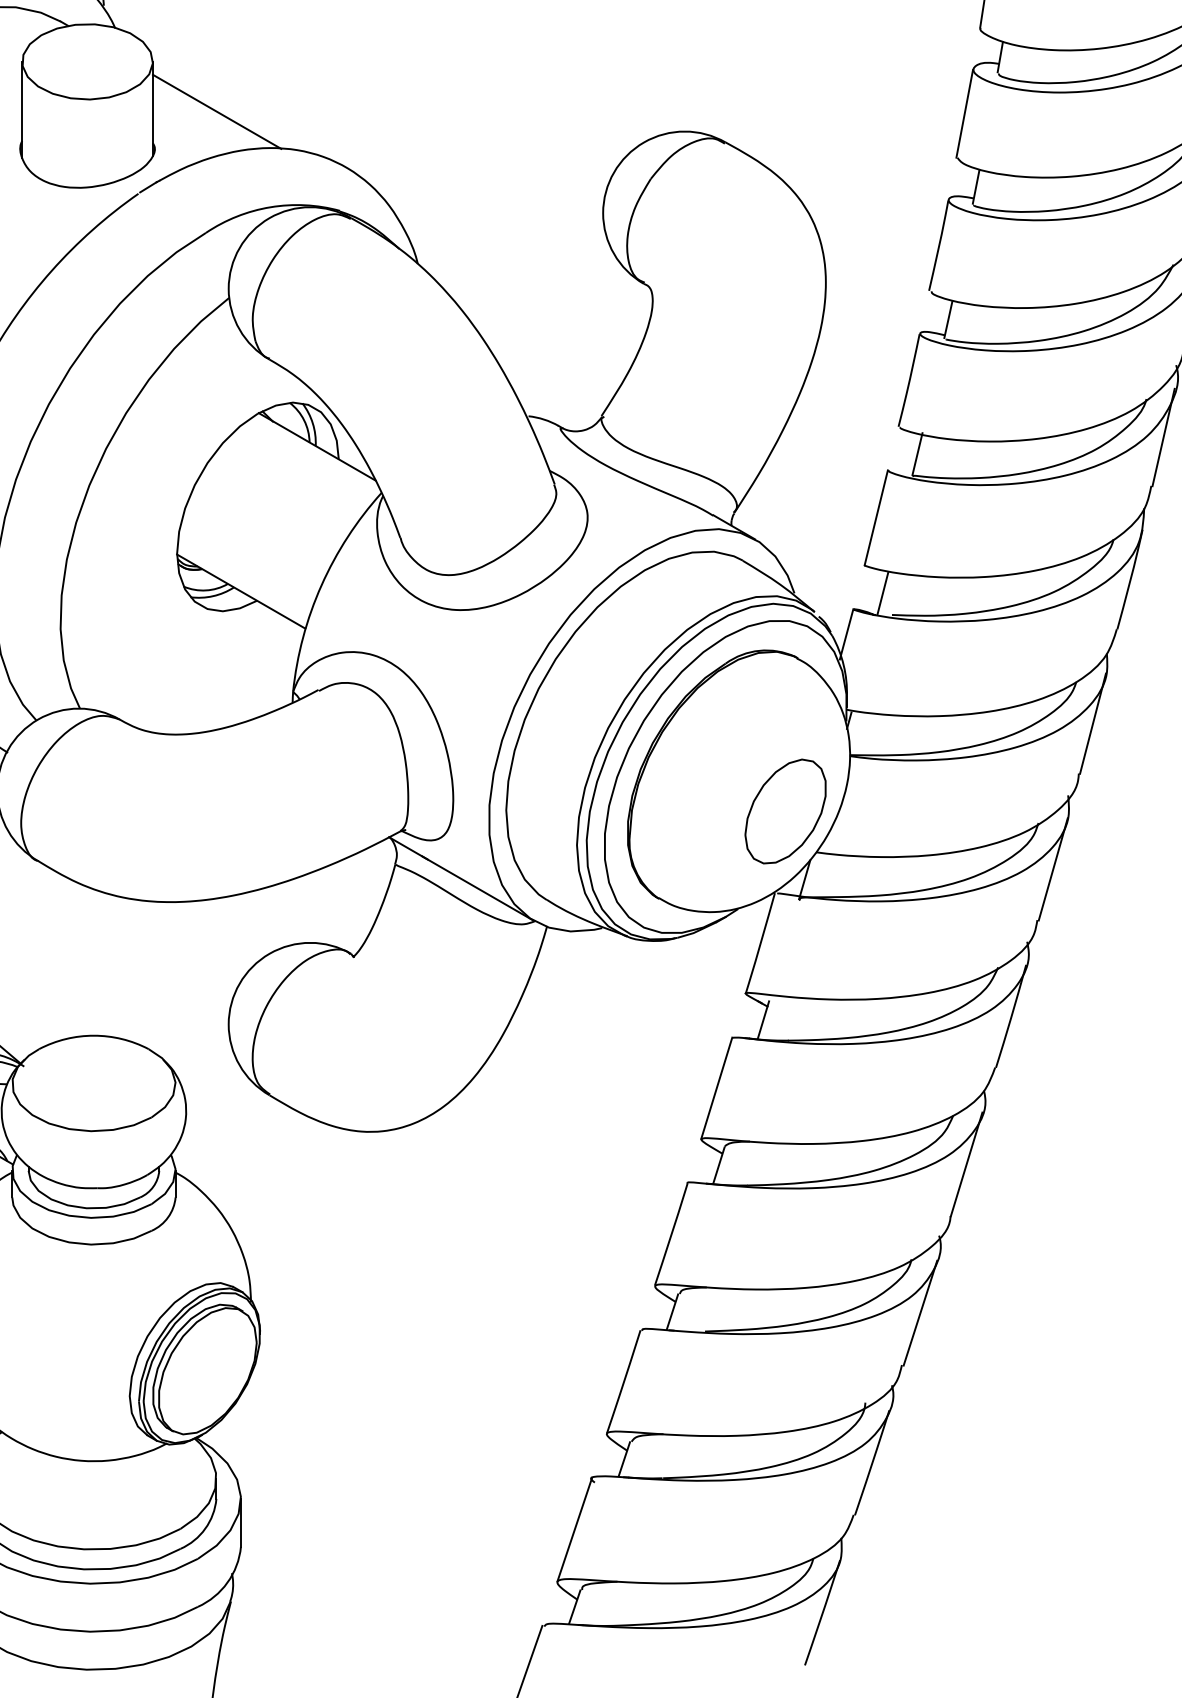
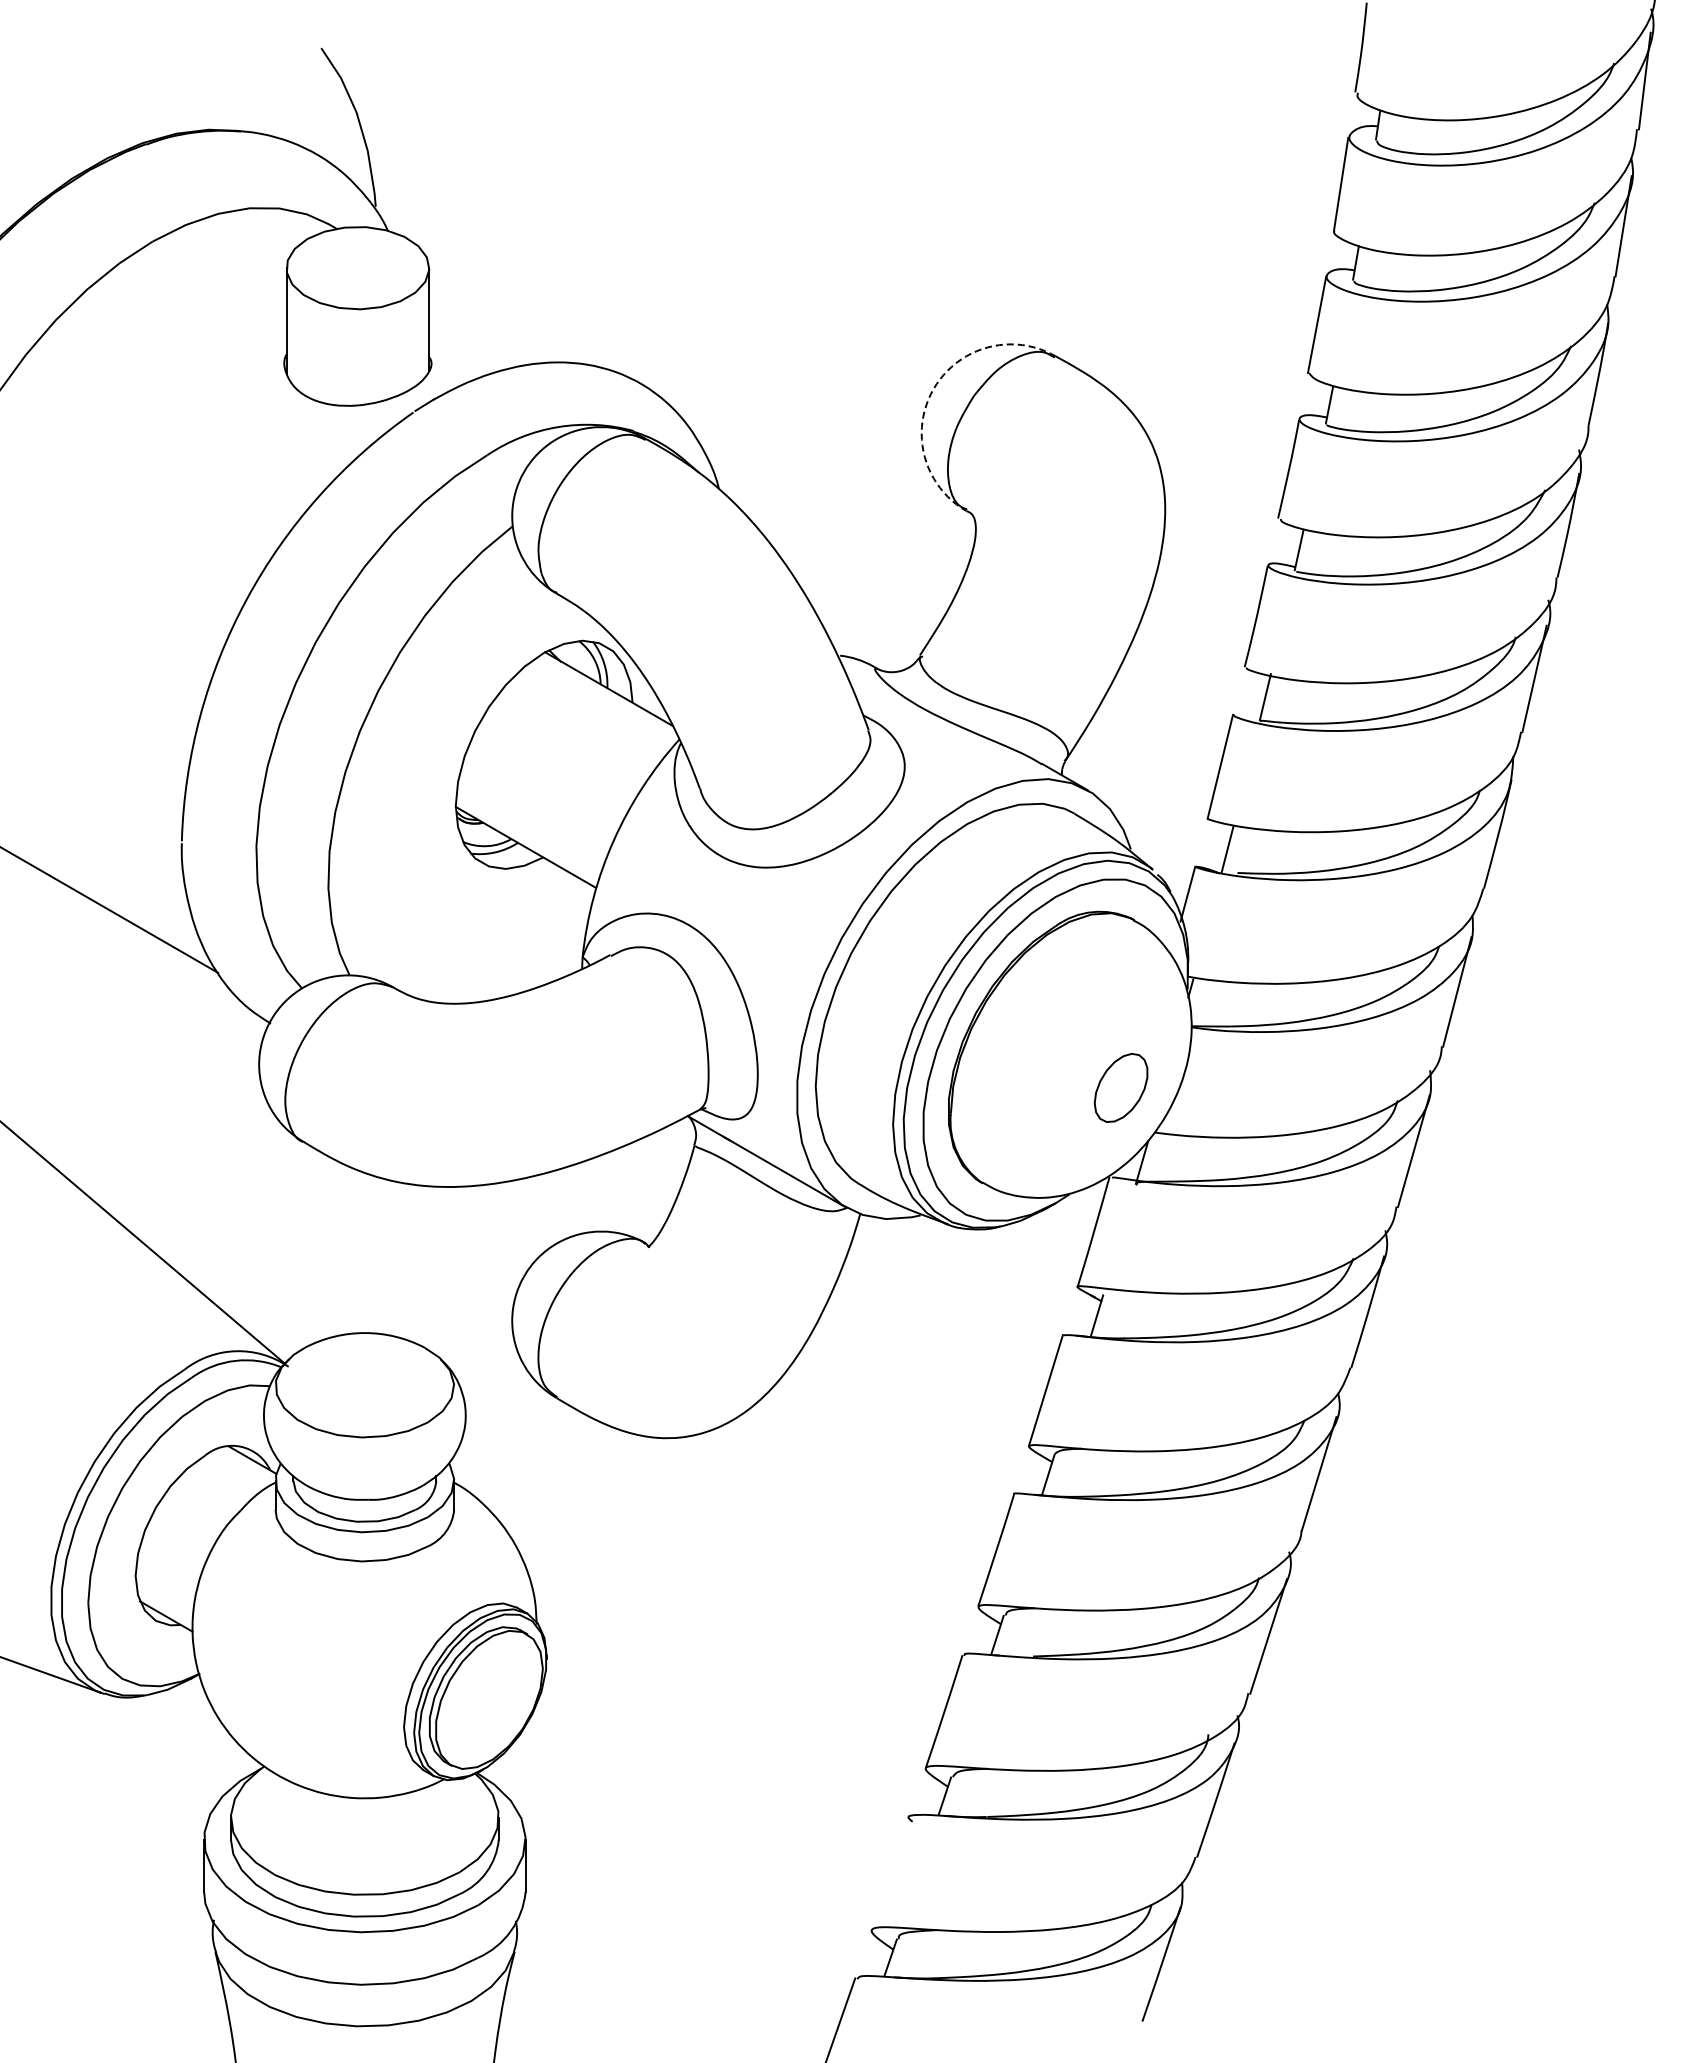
line: (217, 111) -> (499, 322), removed
arc: (613, 172) -> (933, 389), solid -> dashed
part: (784, 811) -> (1120, 1087), size x0.6
line: (574, 1529) -> (890, 1872), removed

